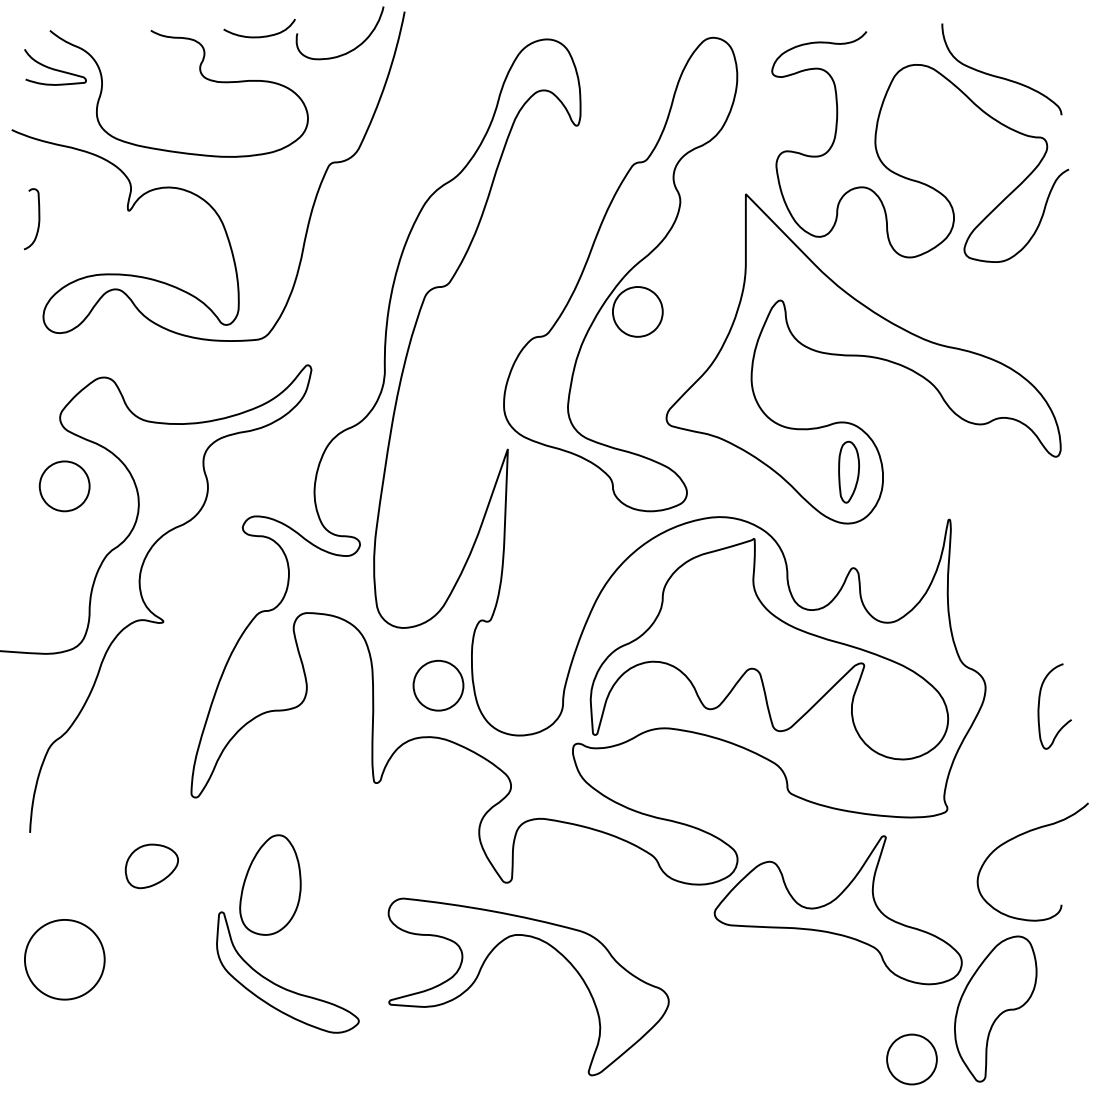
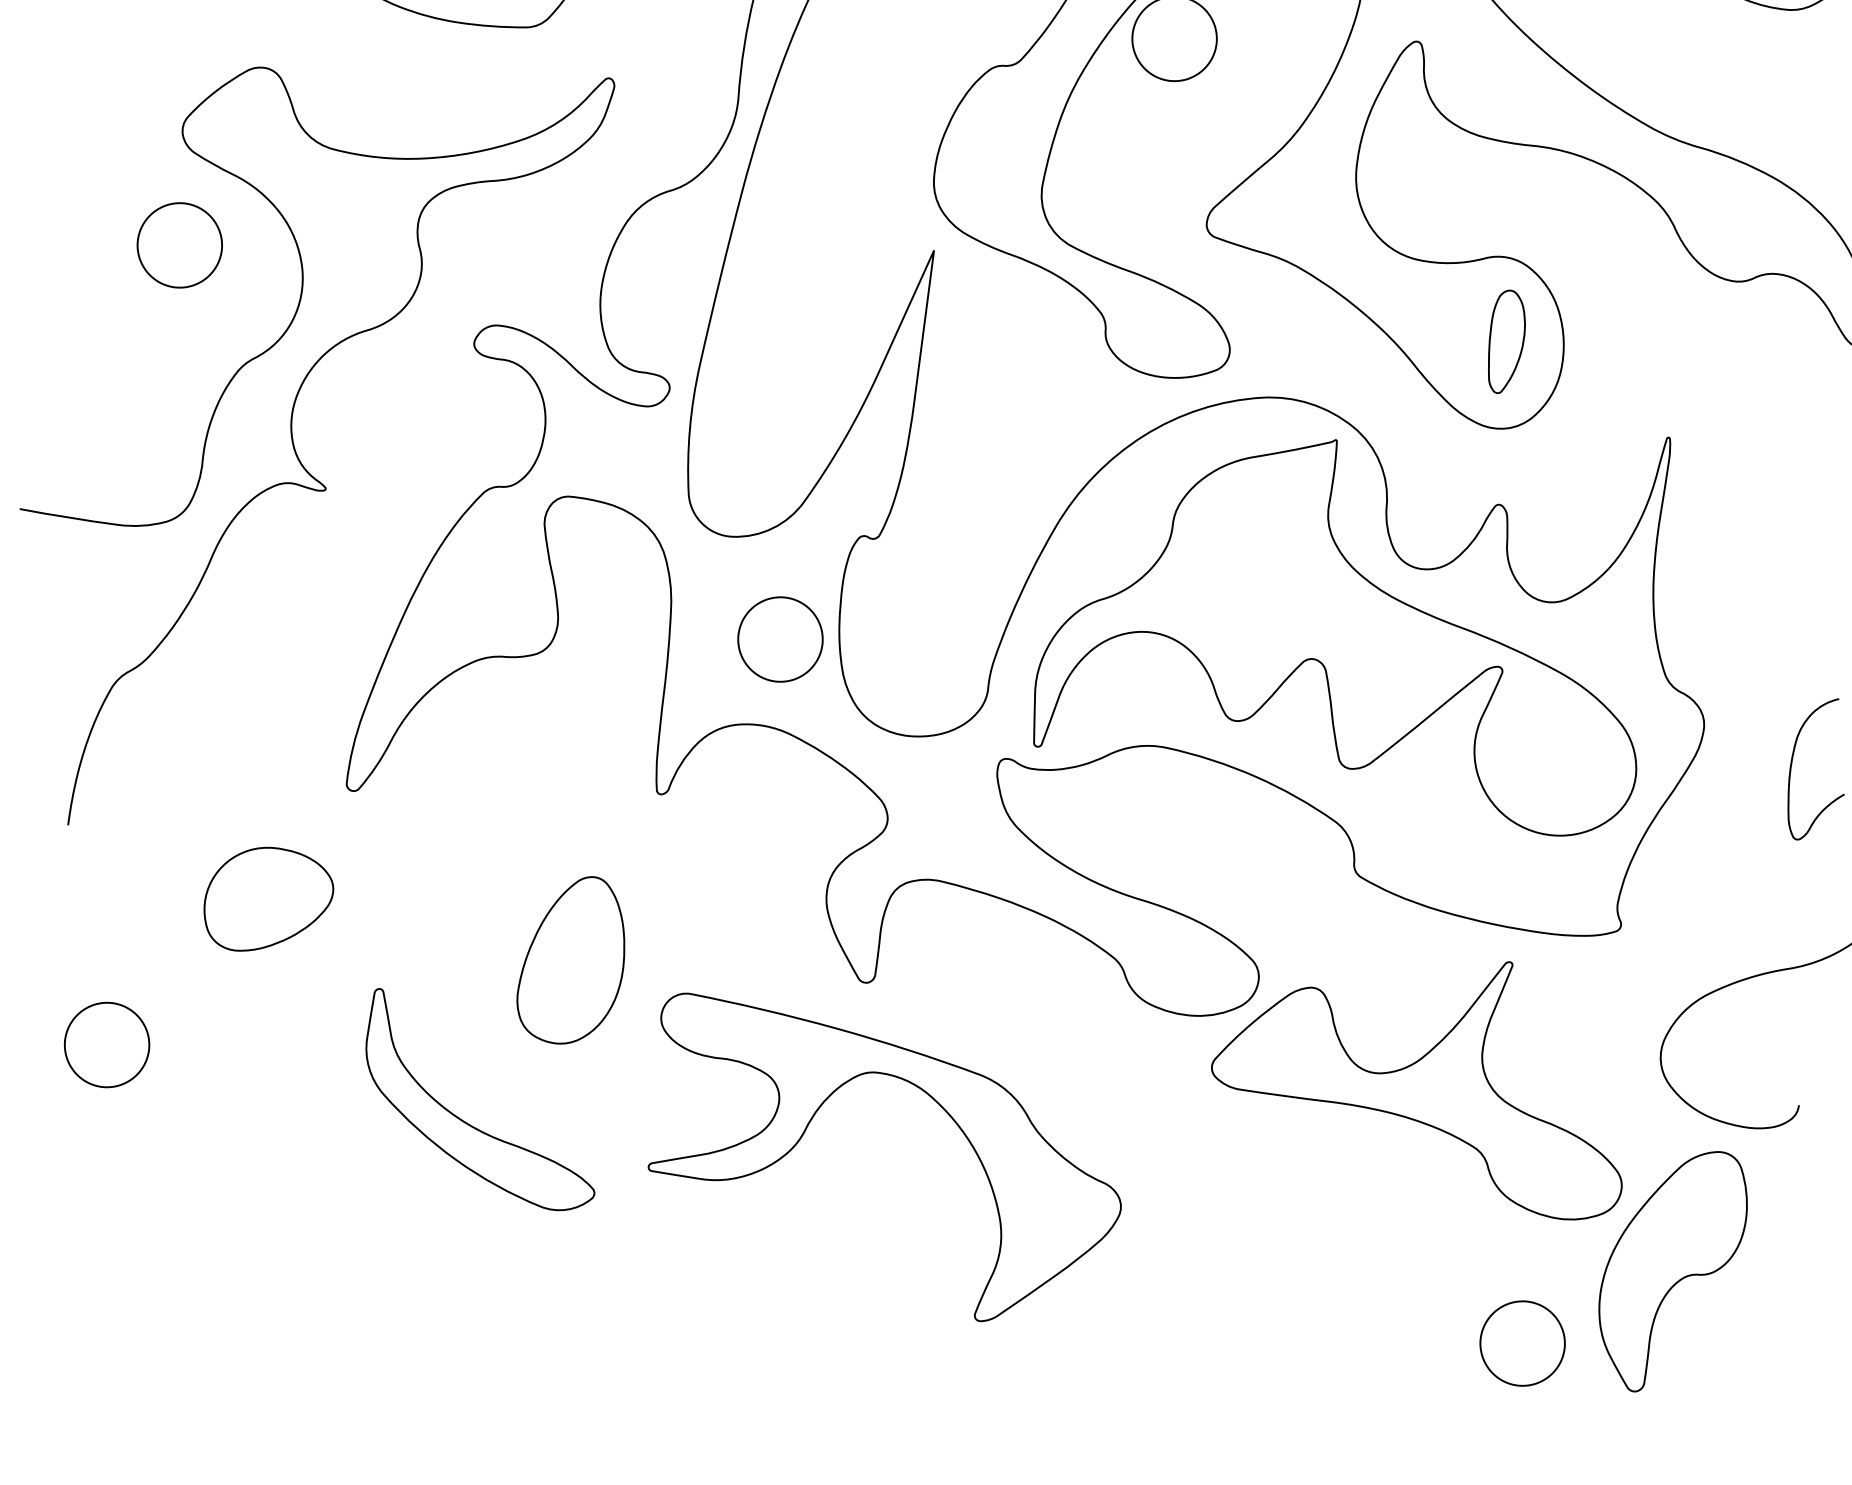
part: (151, 866) -> (268, 900), size x1.43
part: (270, 884) -> (572, 959), moved
part: (64, 959) -> (106, 1044), size x0.62

